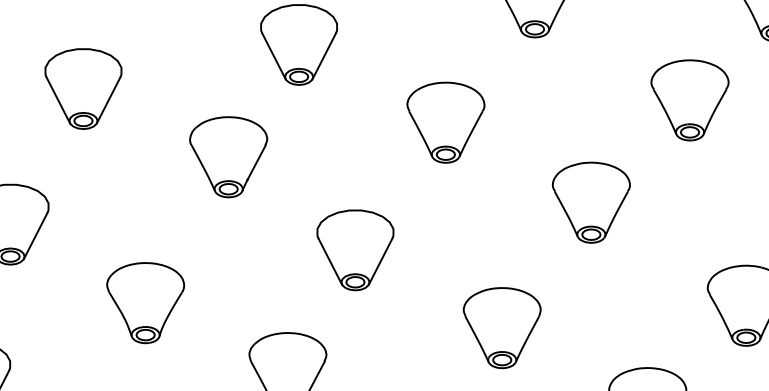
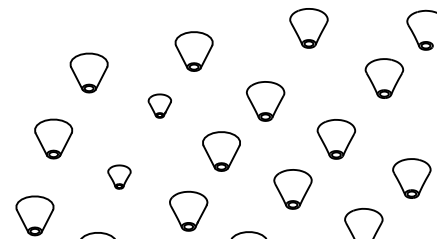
part: (445, 122) -> (265, 101), moved
part: (227, 155) -> (159, 105), size x0.6
part: (591, 202) -> (336, 139), moved
part: (145, 301) -> (119, 176), size x0.6

